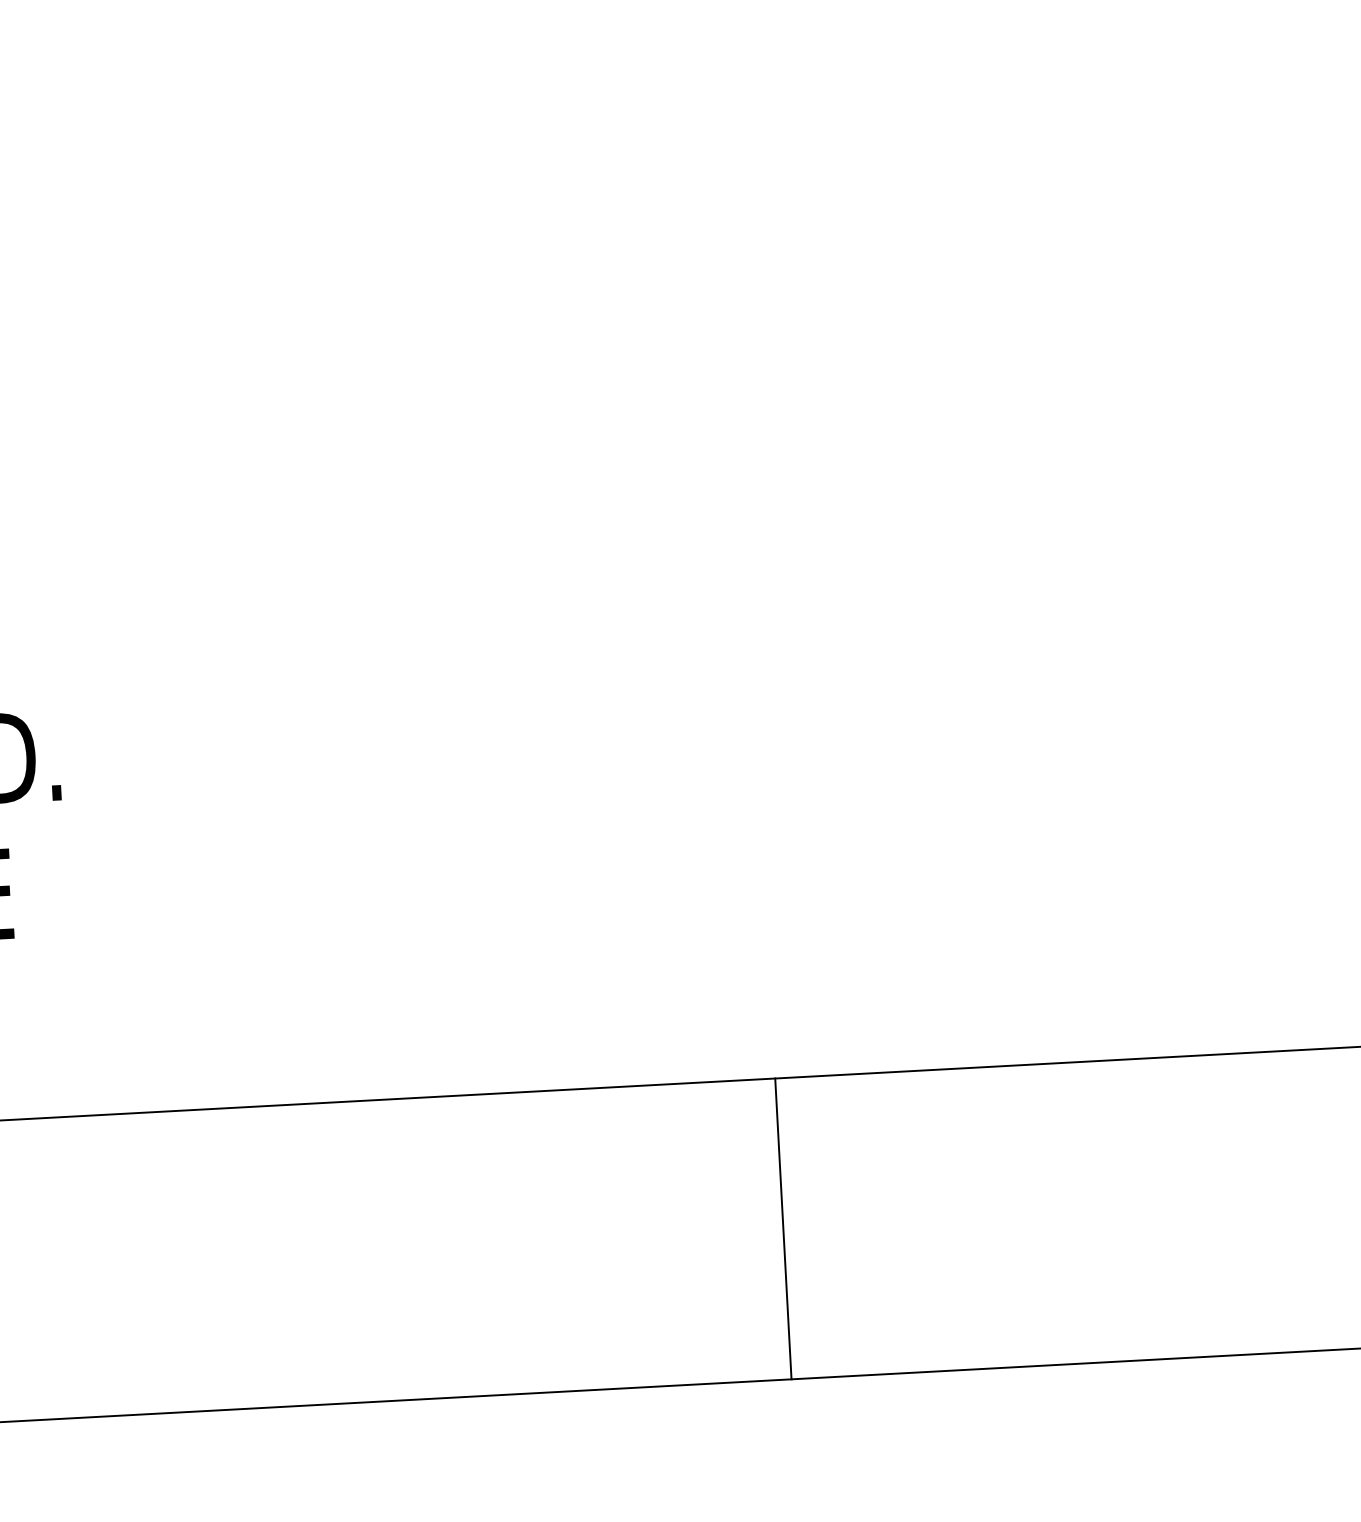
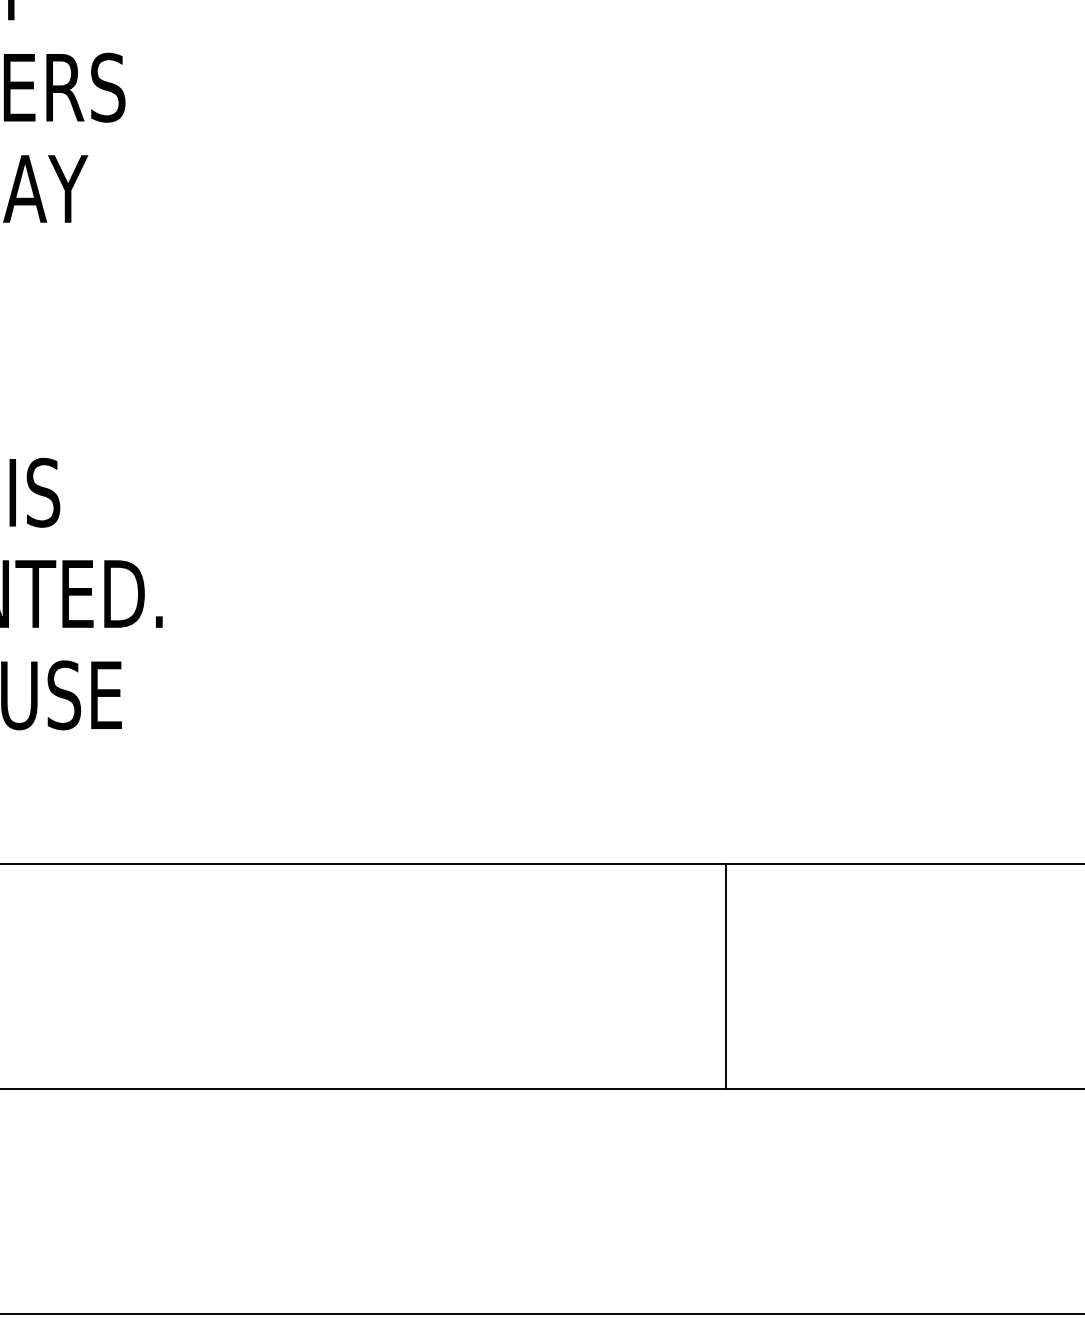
line: (783, 1228) -> (725, 976), moved

